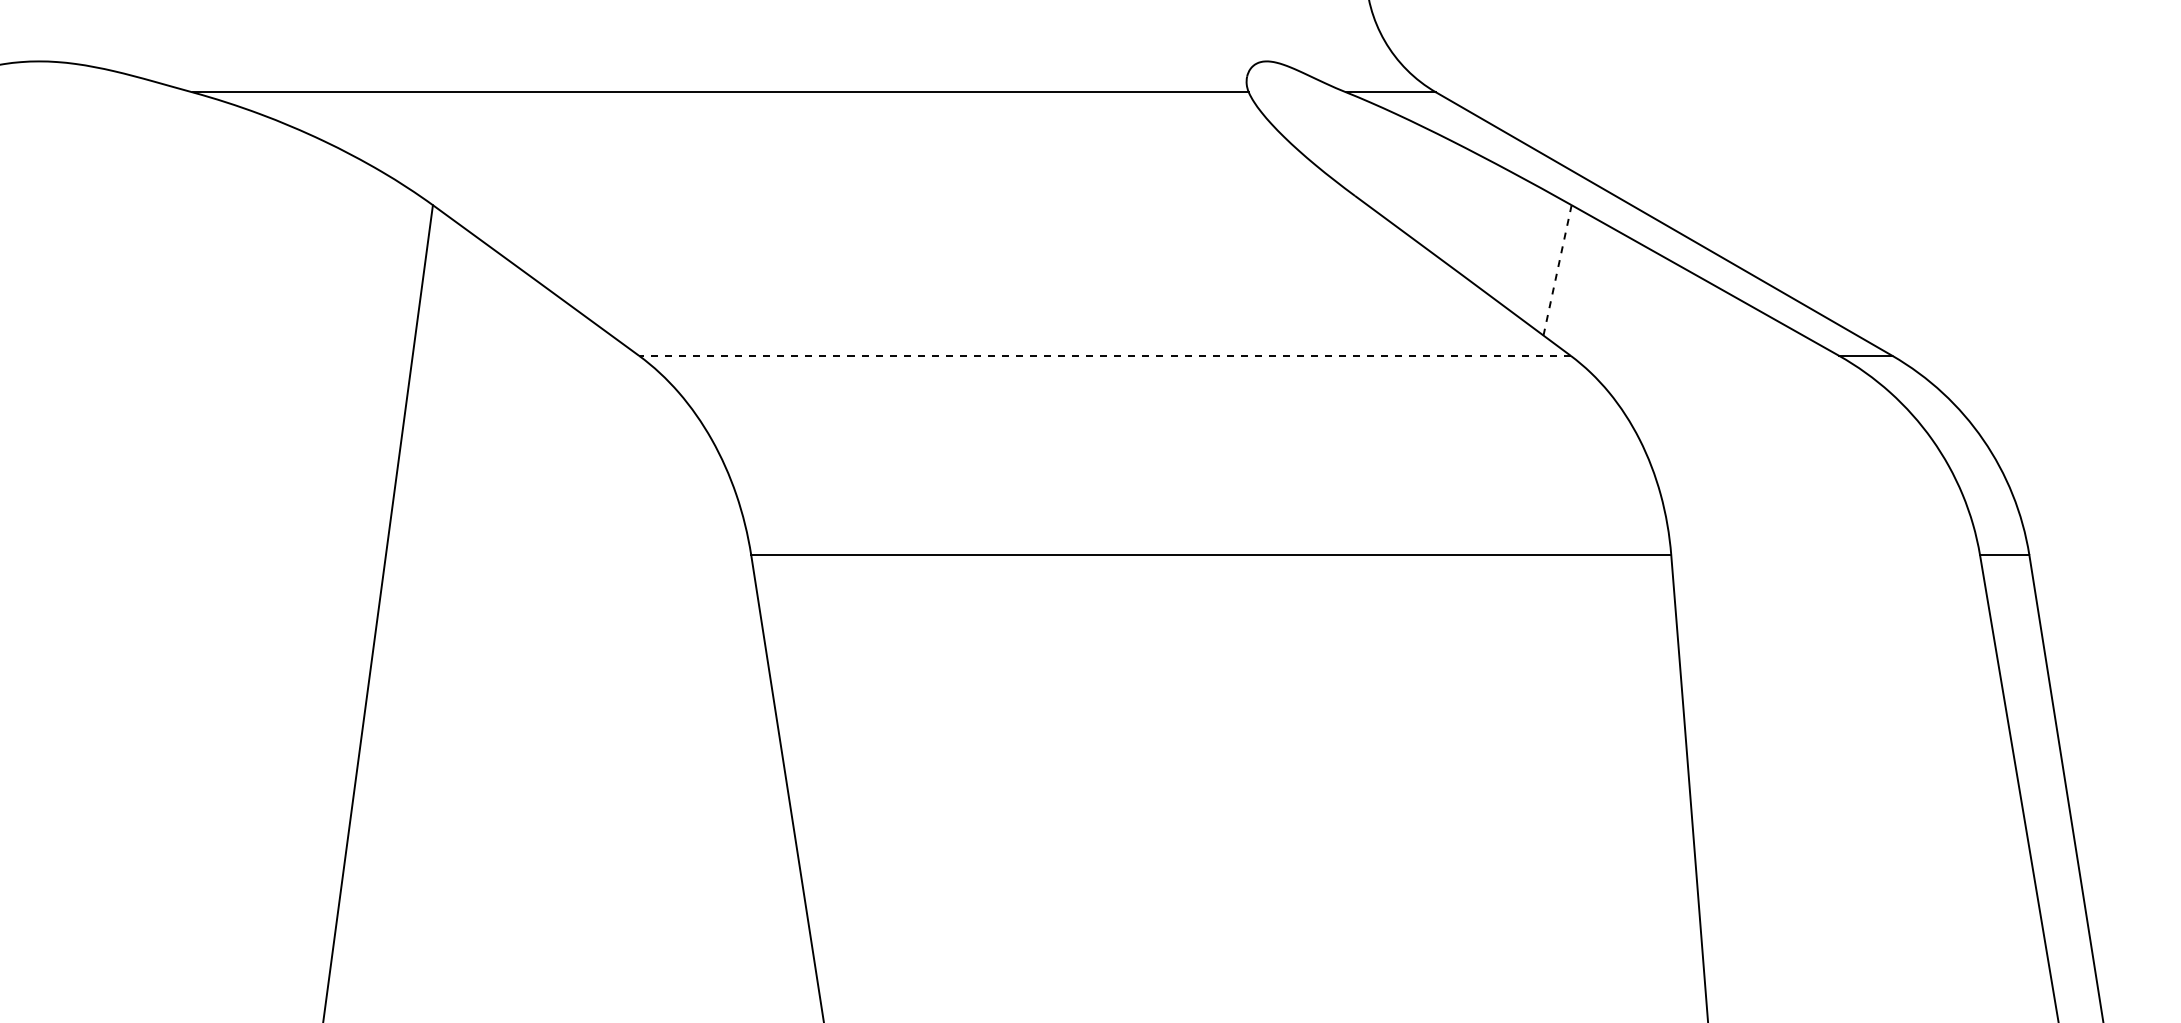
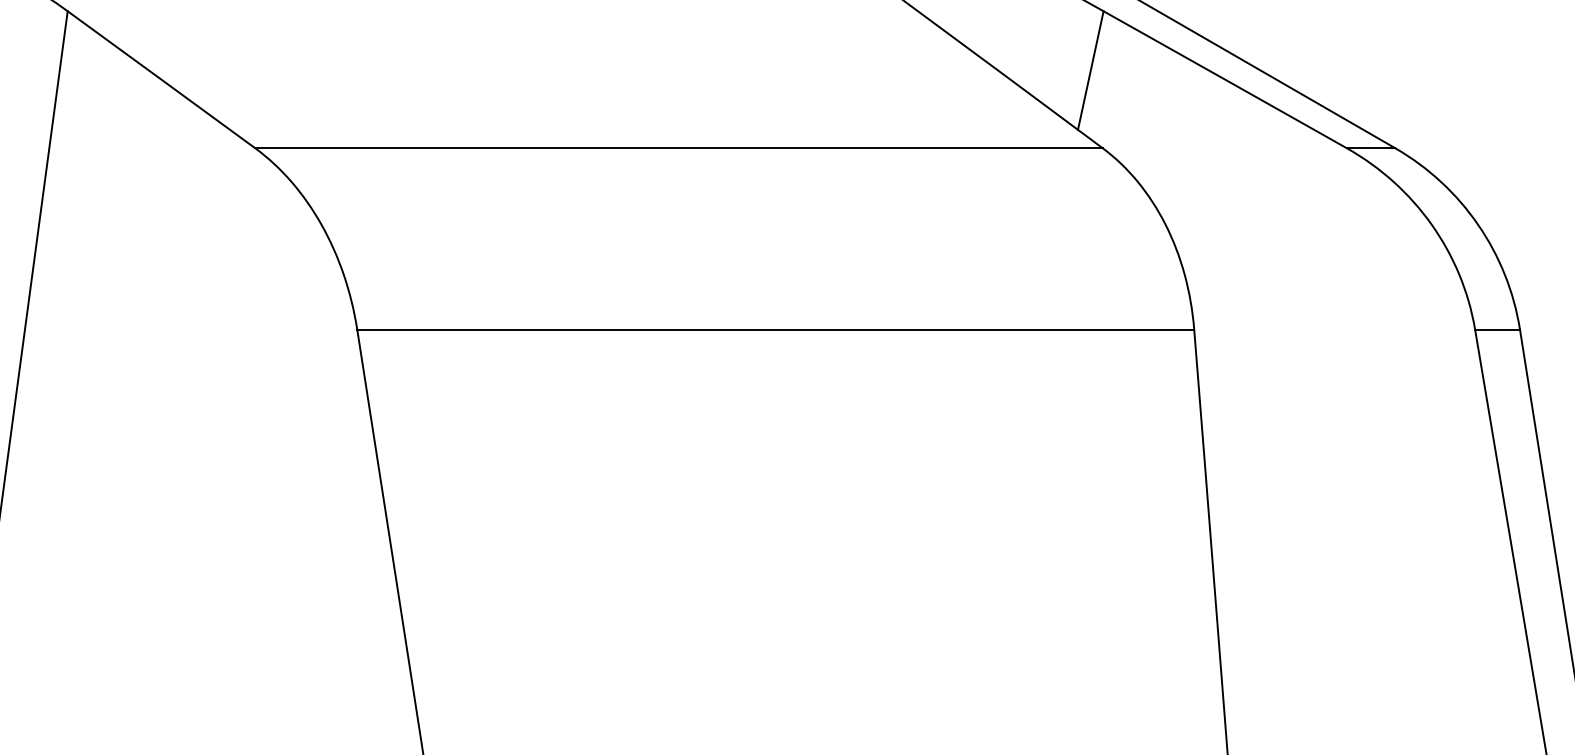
line: (1557, 270) -> (1090, 70), dashed -> solid
line: (1104, 355) -> (678, 148), dashed -> solid

